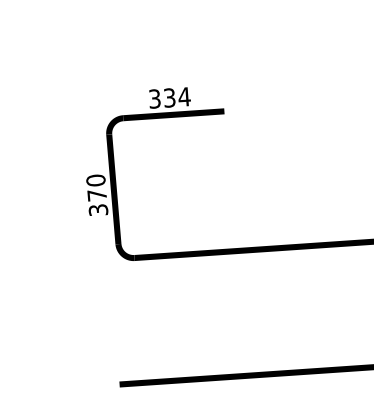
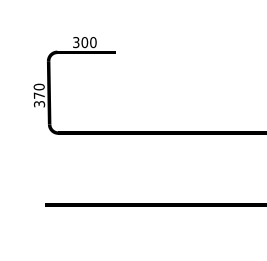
text: (176, 97) -> (88, 42), 334 -> 300

